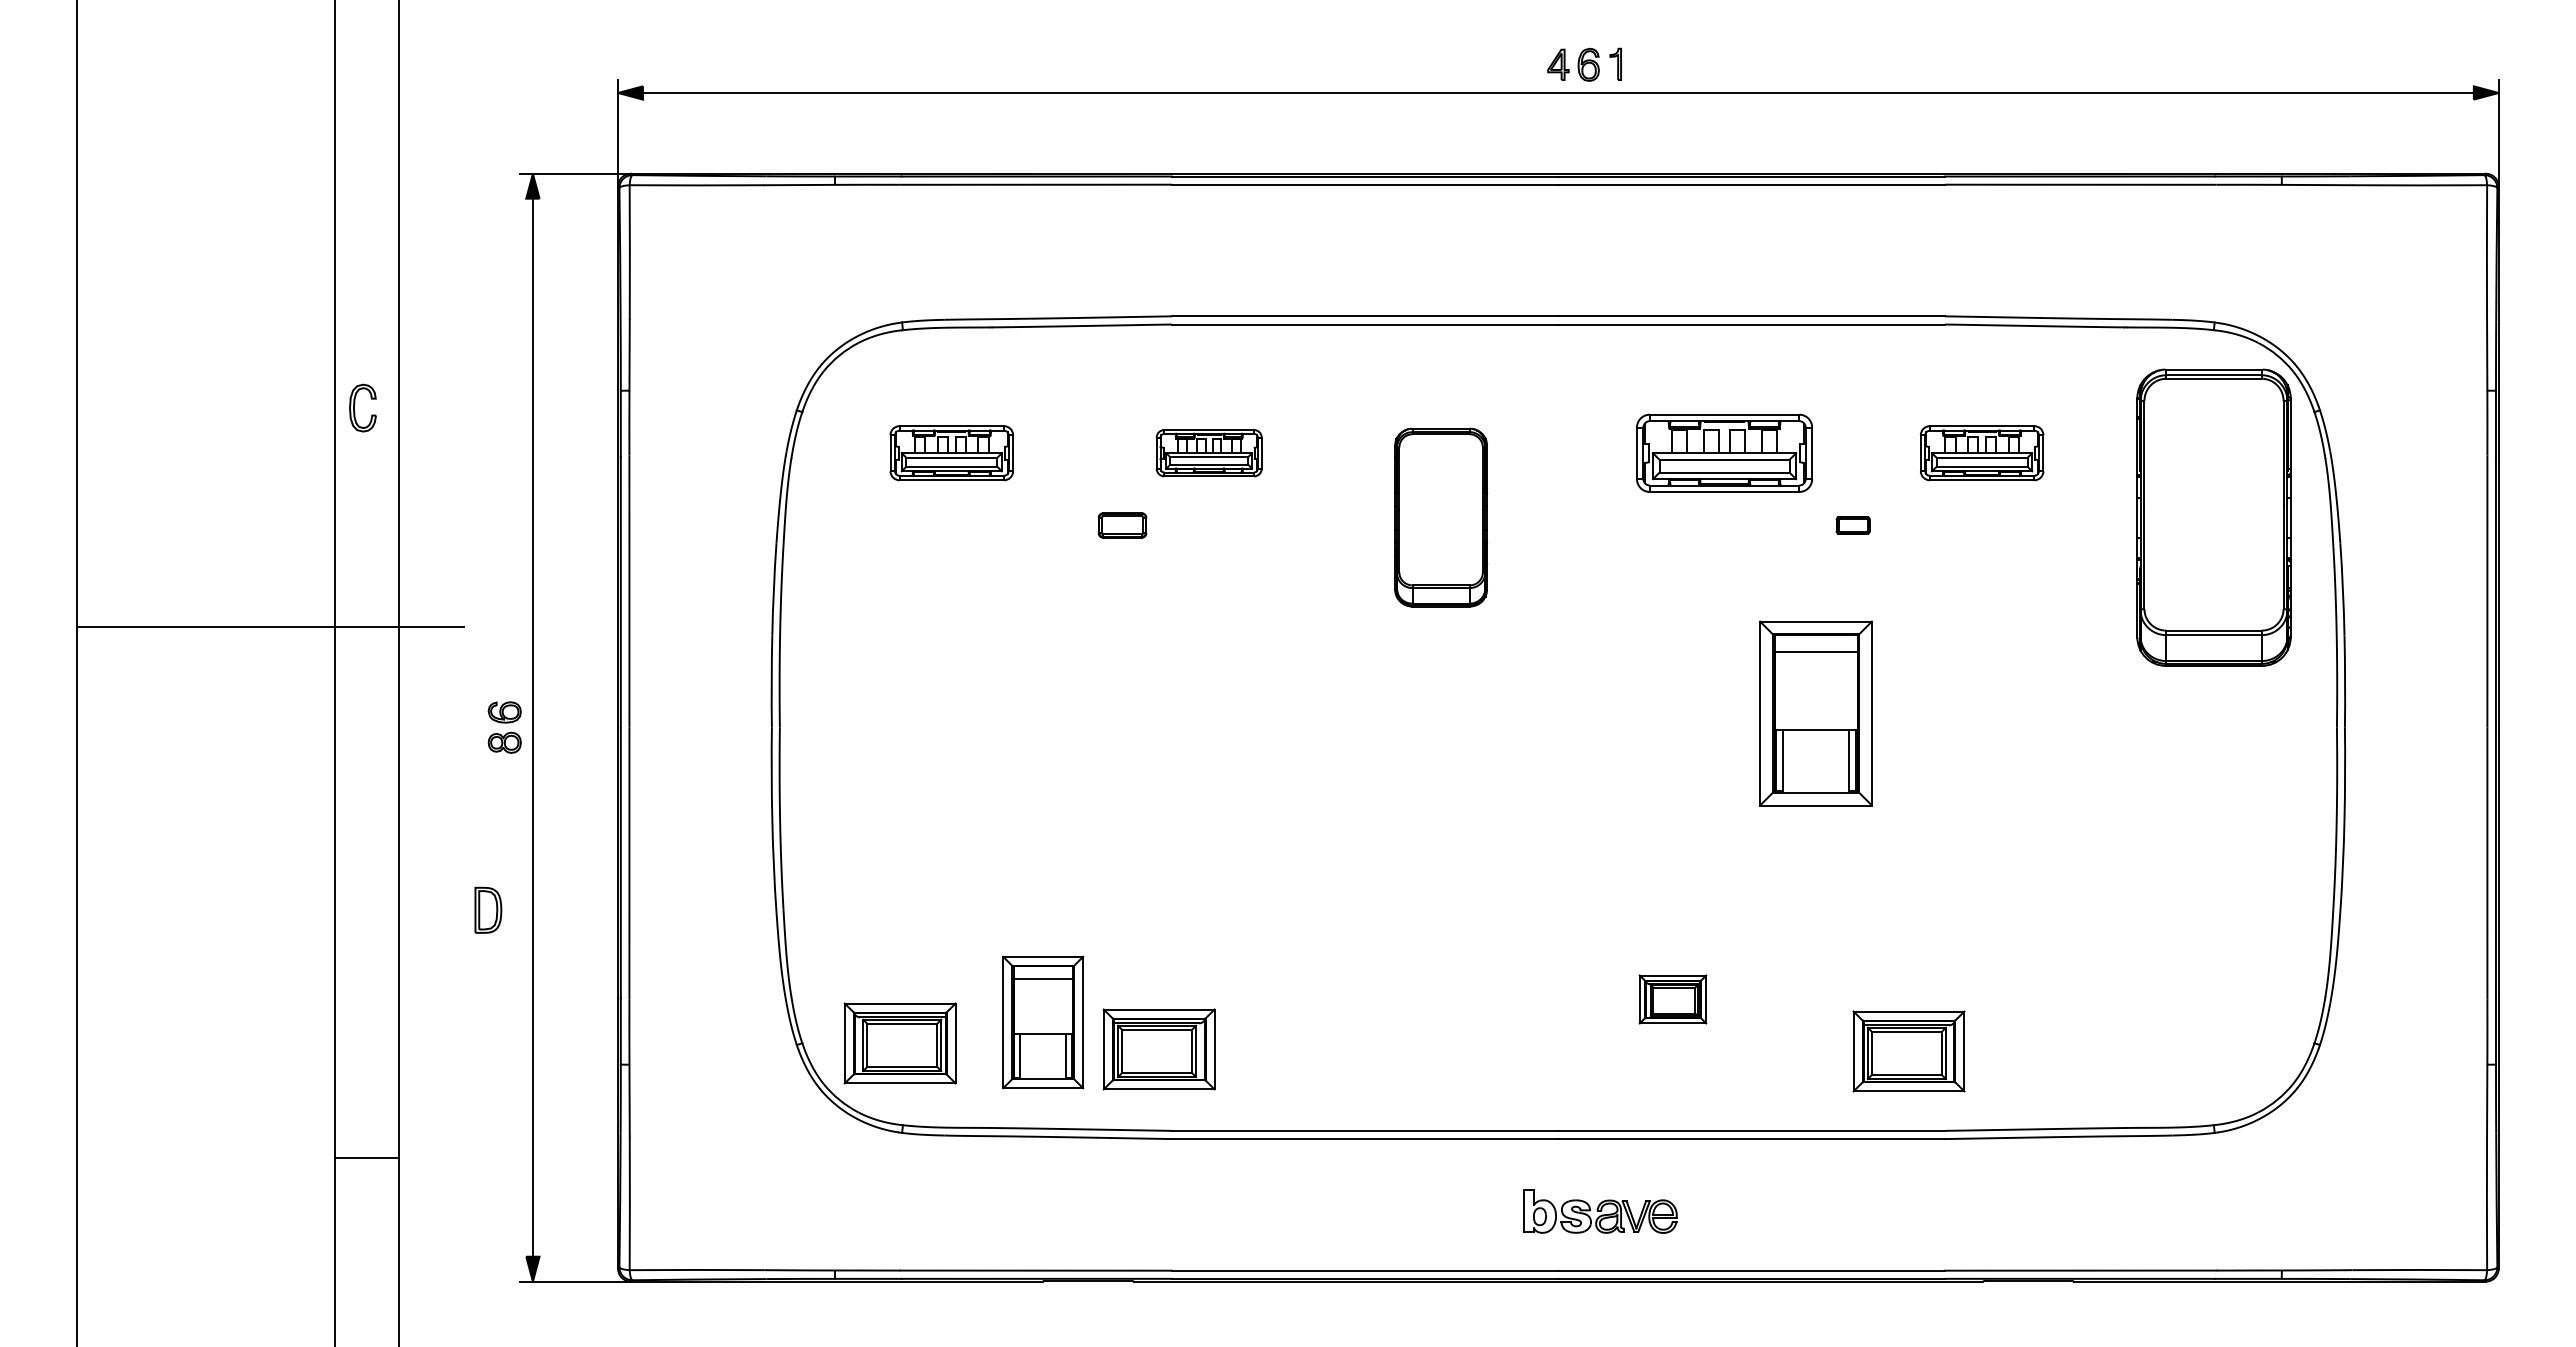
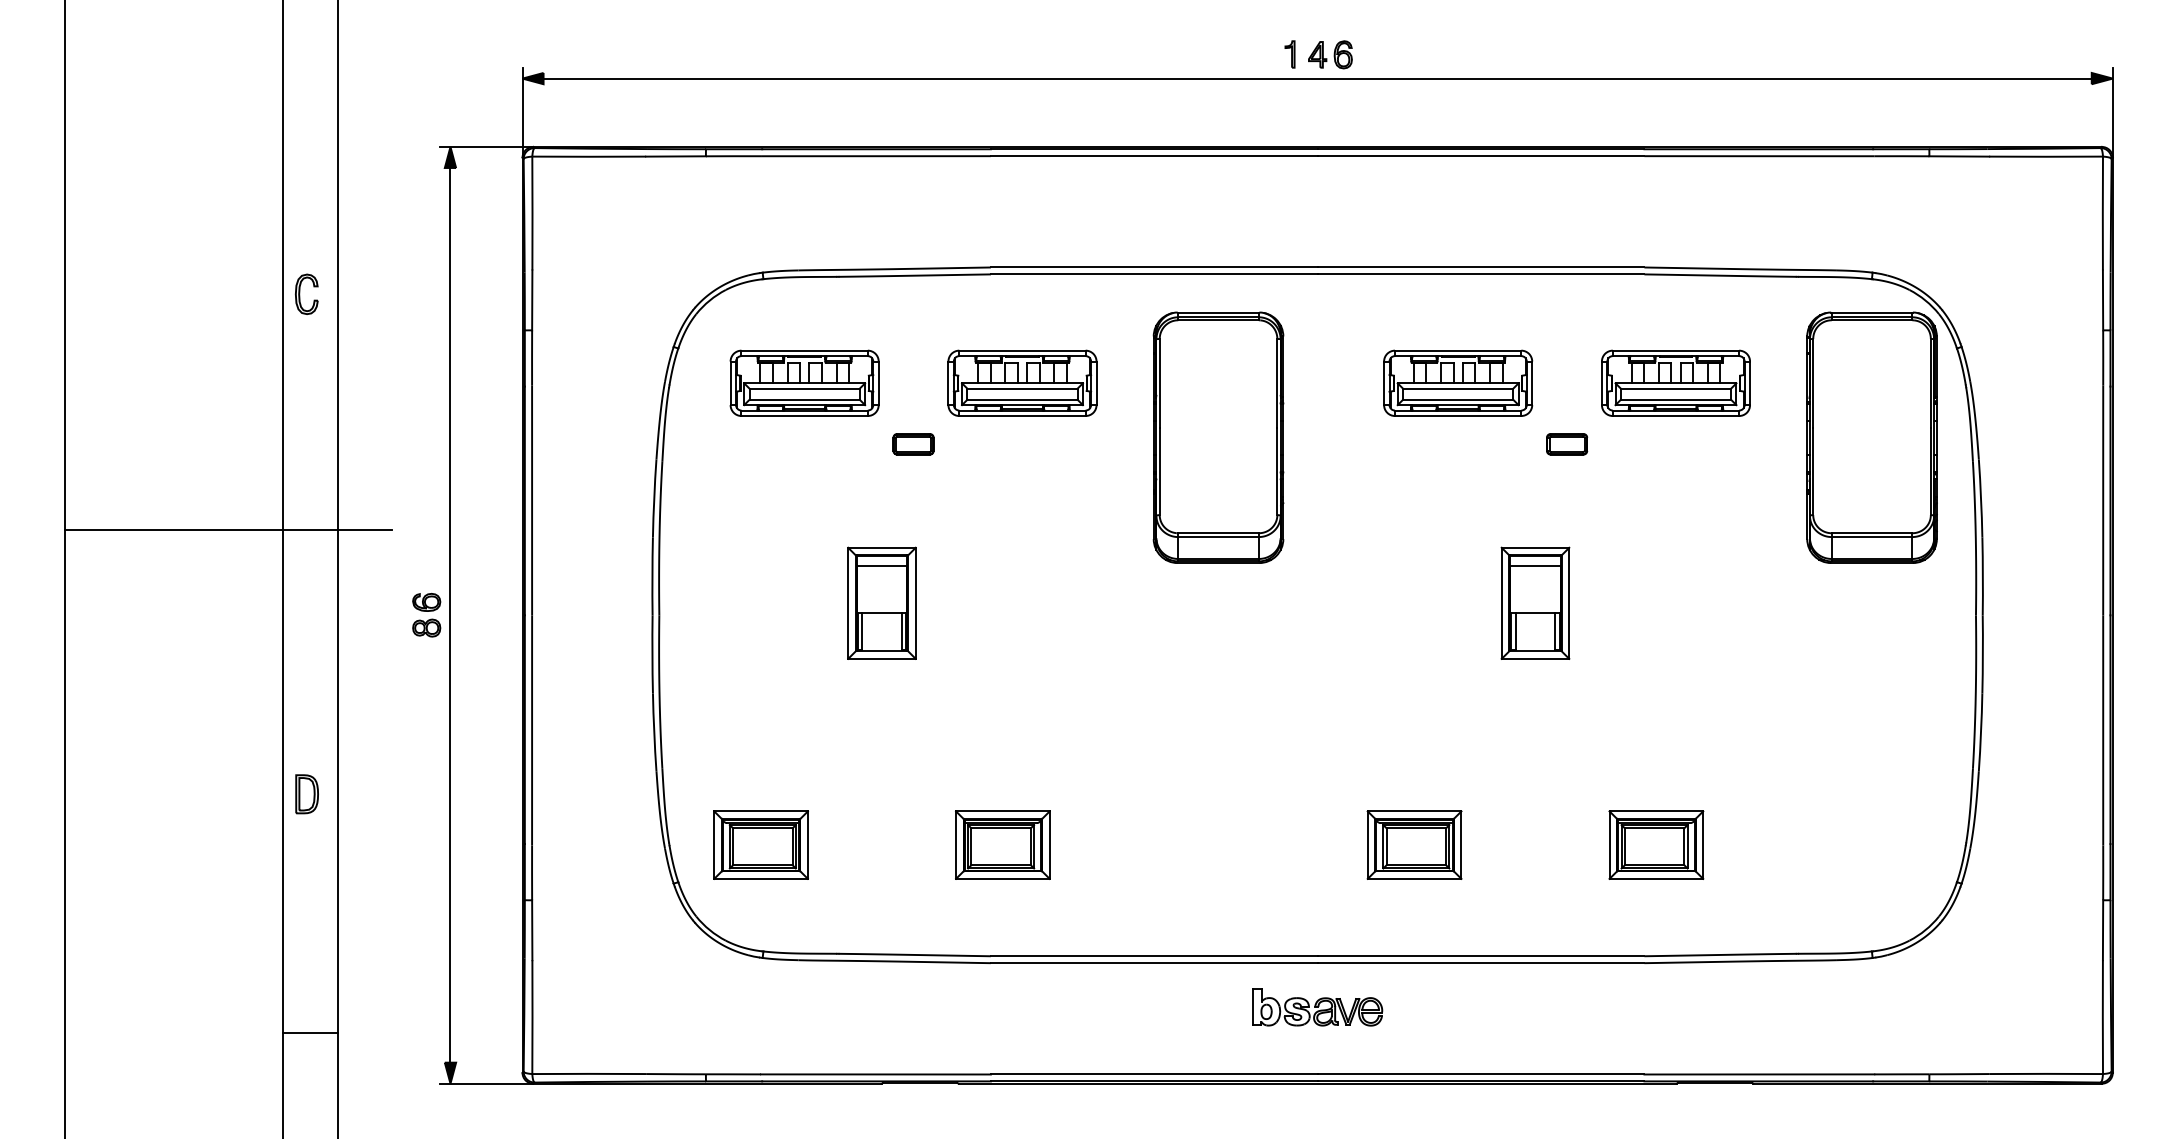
part: (1615, 63) -> (1289, 53), moved
part: (355, 404) -> (300, 291), moved
part: (951, 452) -> (804, 382), size x1.43
part: (1208, 452) -> (1021, 382), size x1.67
part: (1981, 452) -> (1675, 382), size x1.43
part: (1440, 517) -> (1217, 437), size x1.67
part: (1122, 525) -> (913, 444), moved
part: (1852, 525) -> (1566, 444), size x1.43
part: (1815, 713) -> (1535, 603), size x0.71
part: (488, 909) -> (307, 793), moved
part: (1672, 999) -> (1414, 845), size x1.67
part: (1043, 1022) -> (882, 603), moved
part: (899, 1043) -> (760, 845), moved
part: (1158, 1049) -> (1002, 845), moved
part: (1908, 1051) -> (1655, 845), moved
line: (366, 1158) -> (309, 1032), moved
part: (1600, 1211) -> (1317, 1007), moved

